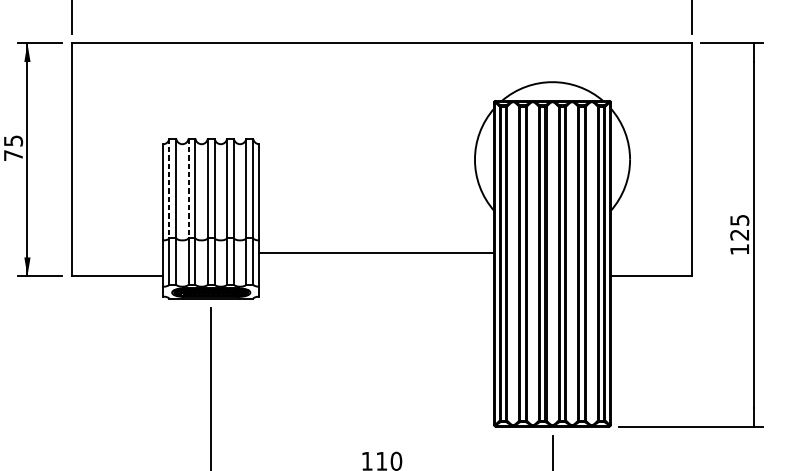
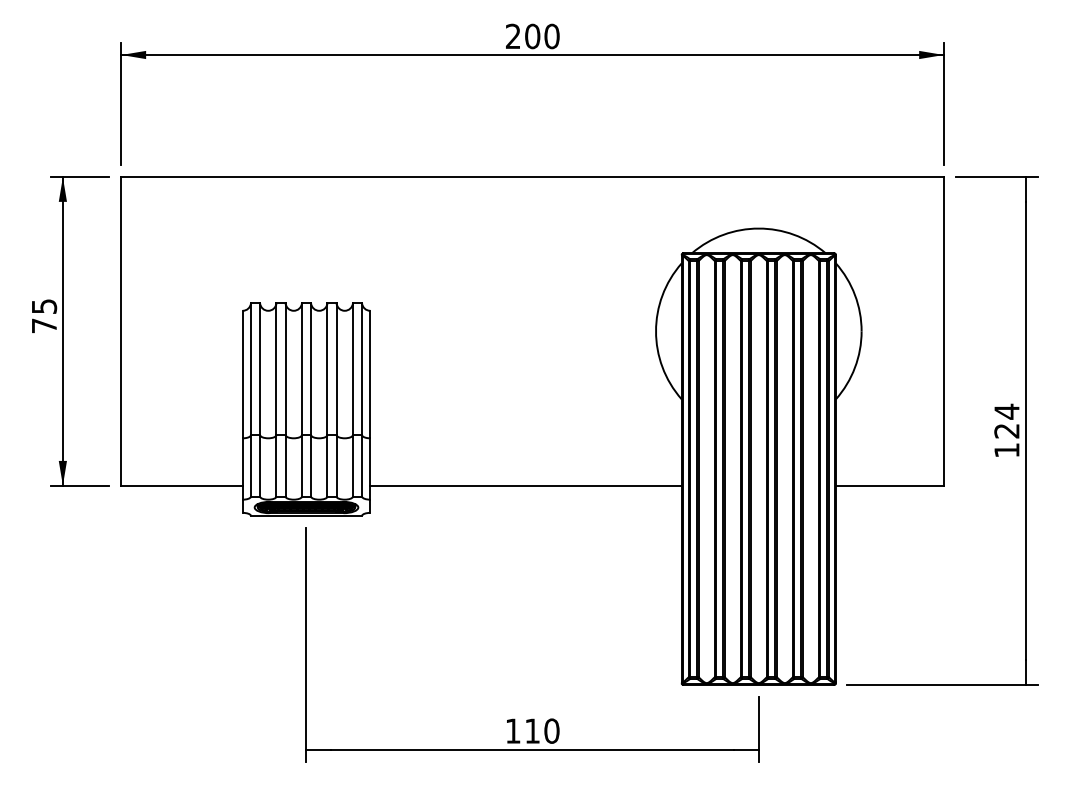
line: (168, 188) -> (250, 369), dashed -> solid
line: (188, 188) -> (276, 369), dashed -> solid
text: (739, 220) -> (1006, 411), 125 -> 124
line: (376, 253) -> (525, 485), moved

